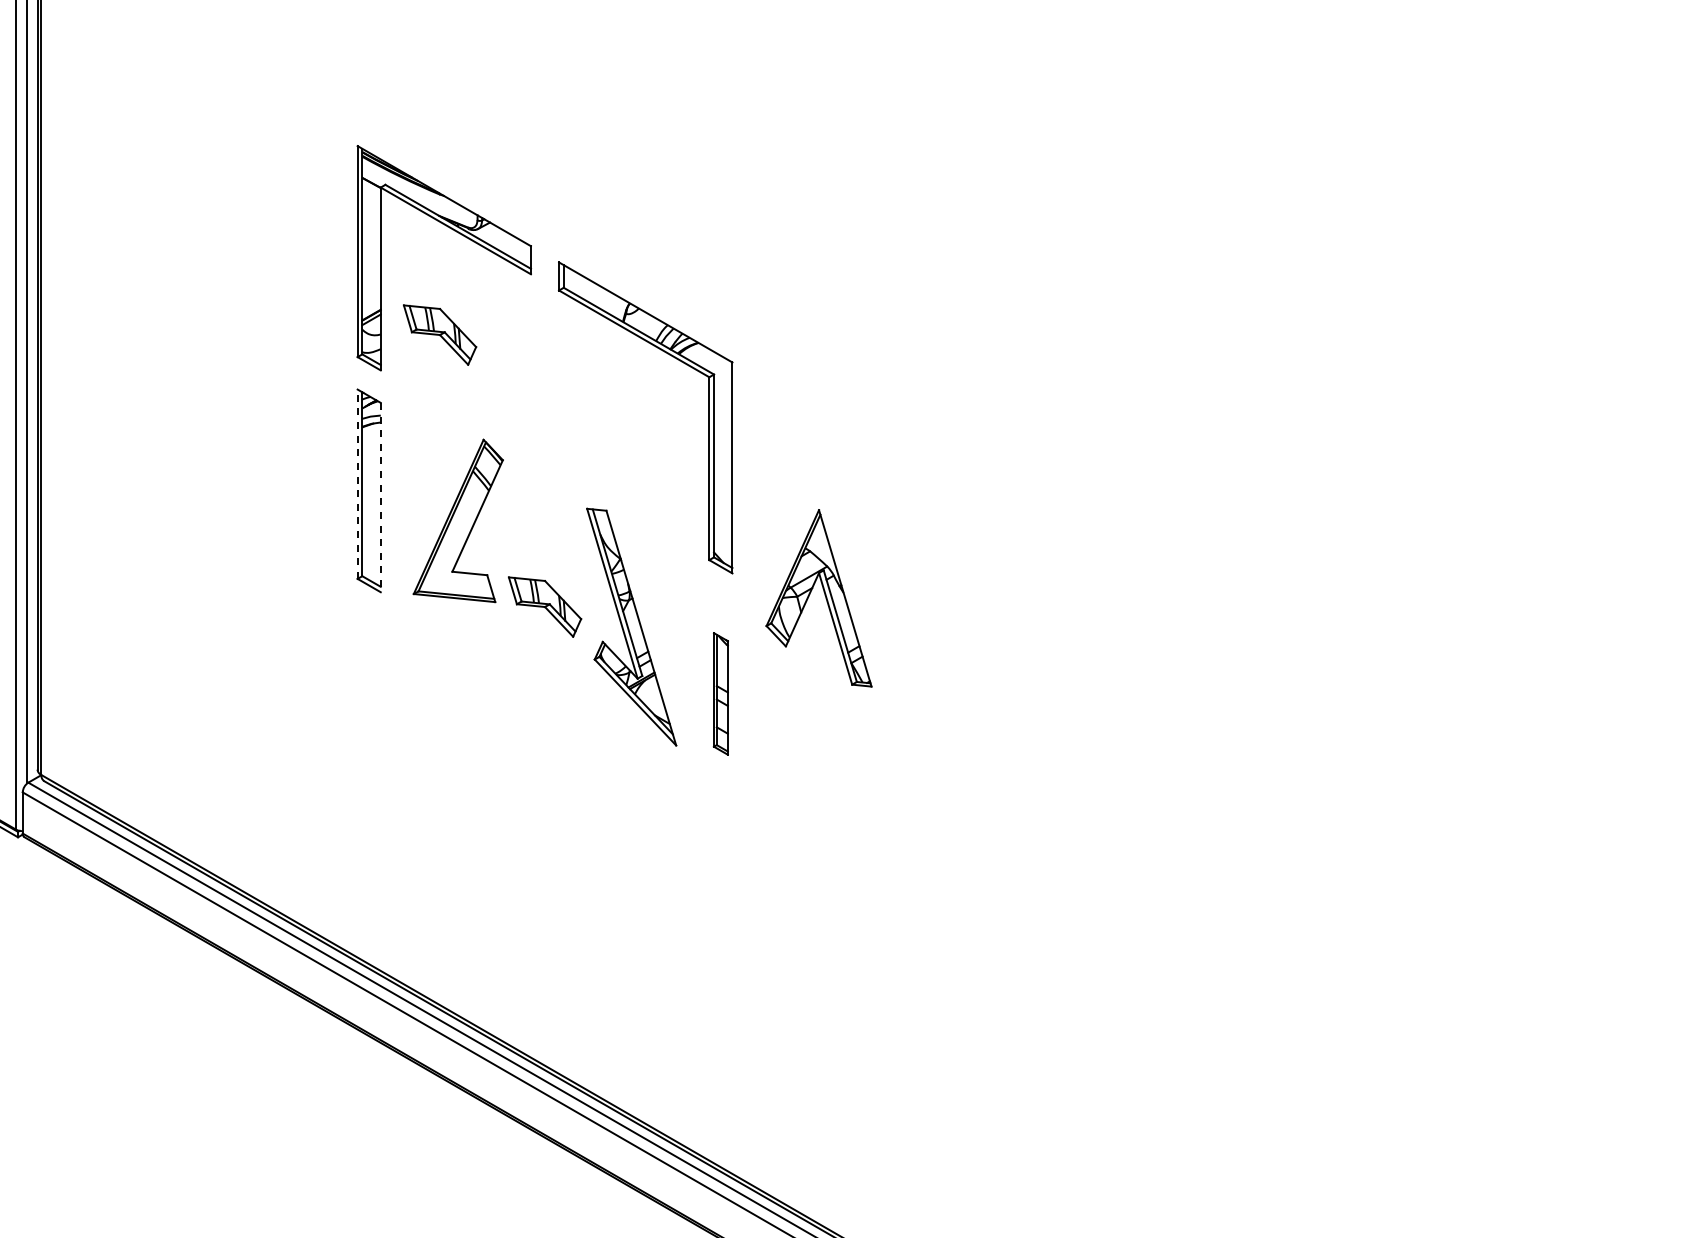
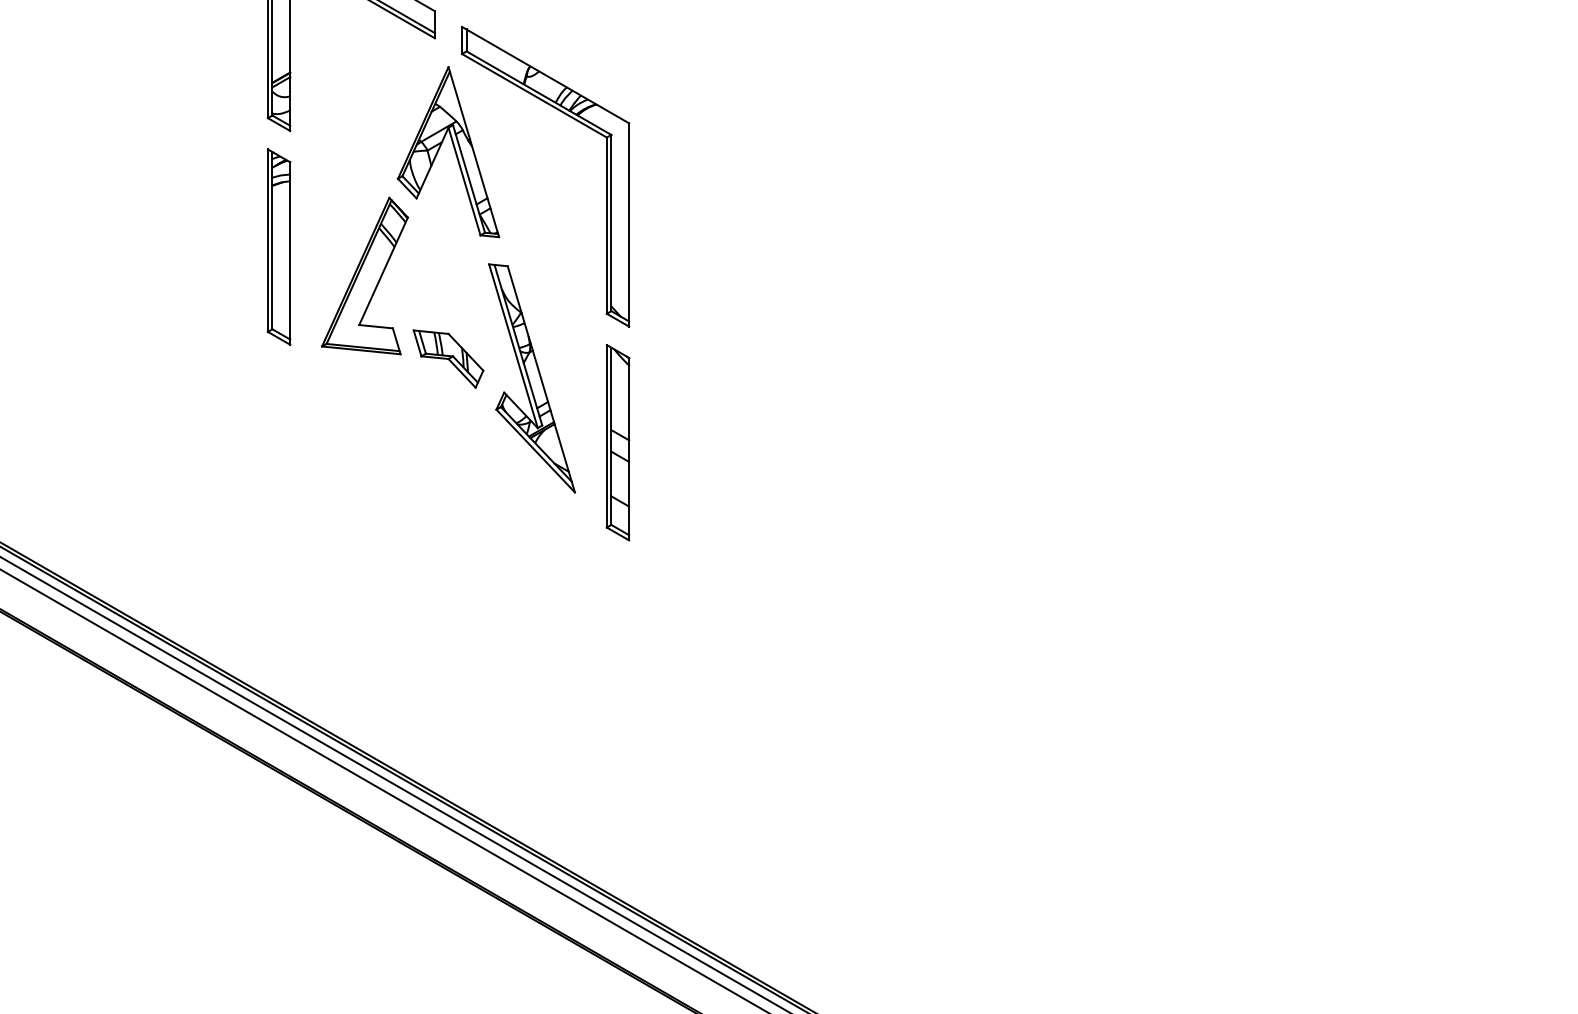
part: (440, 334) -> (347, 96), removed
line: (357, 484) -> (267, 240), dashed -> solid
line: (380, 497) -> (289, 253), dashed -> solid
part: (824, 595) -> (453, 149), moved
part: (720, 693) -> (617, 442), size x1.67

